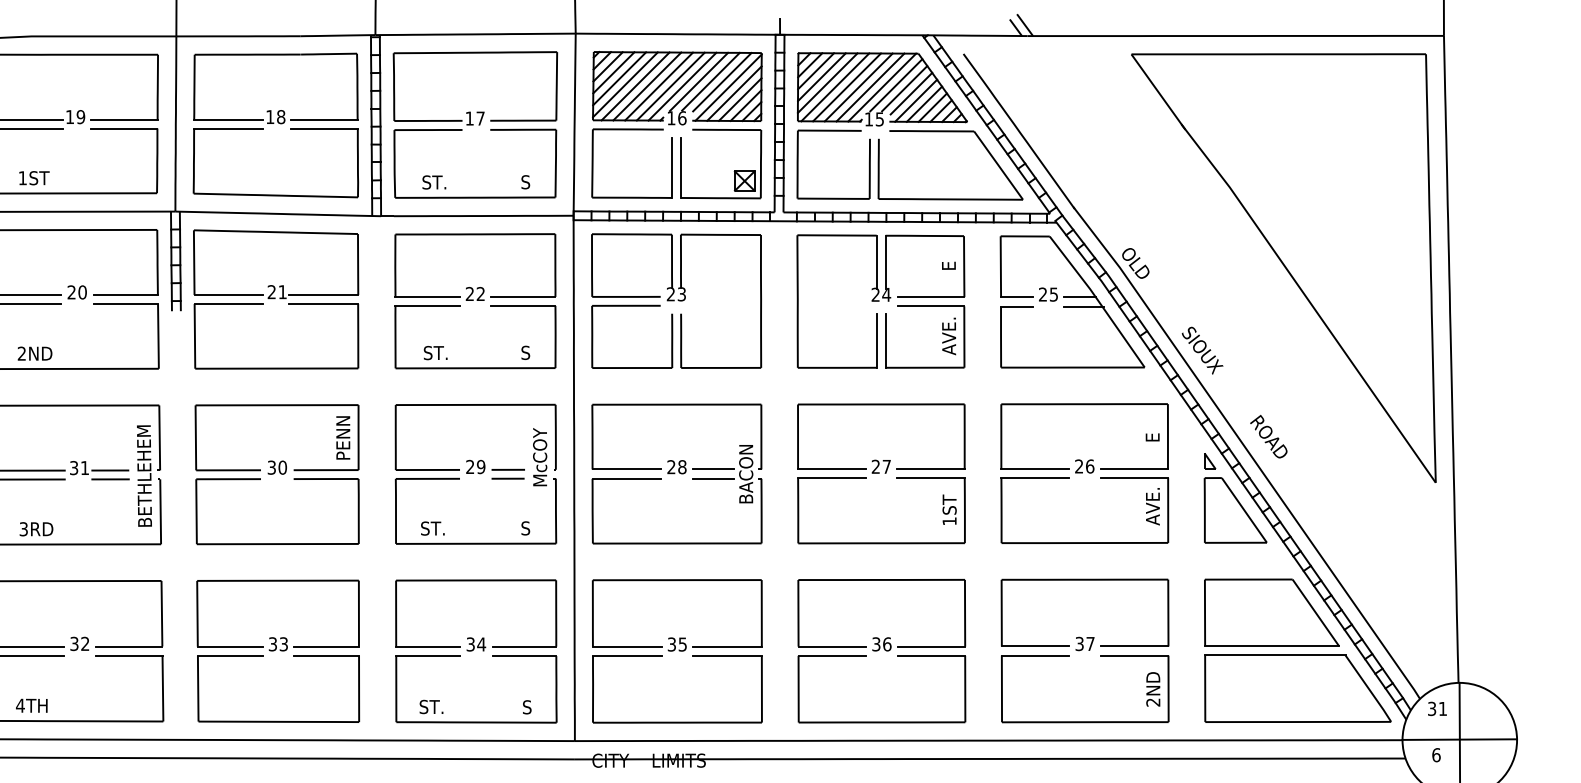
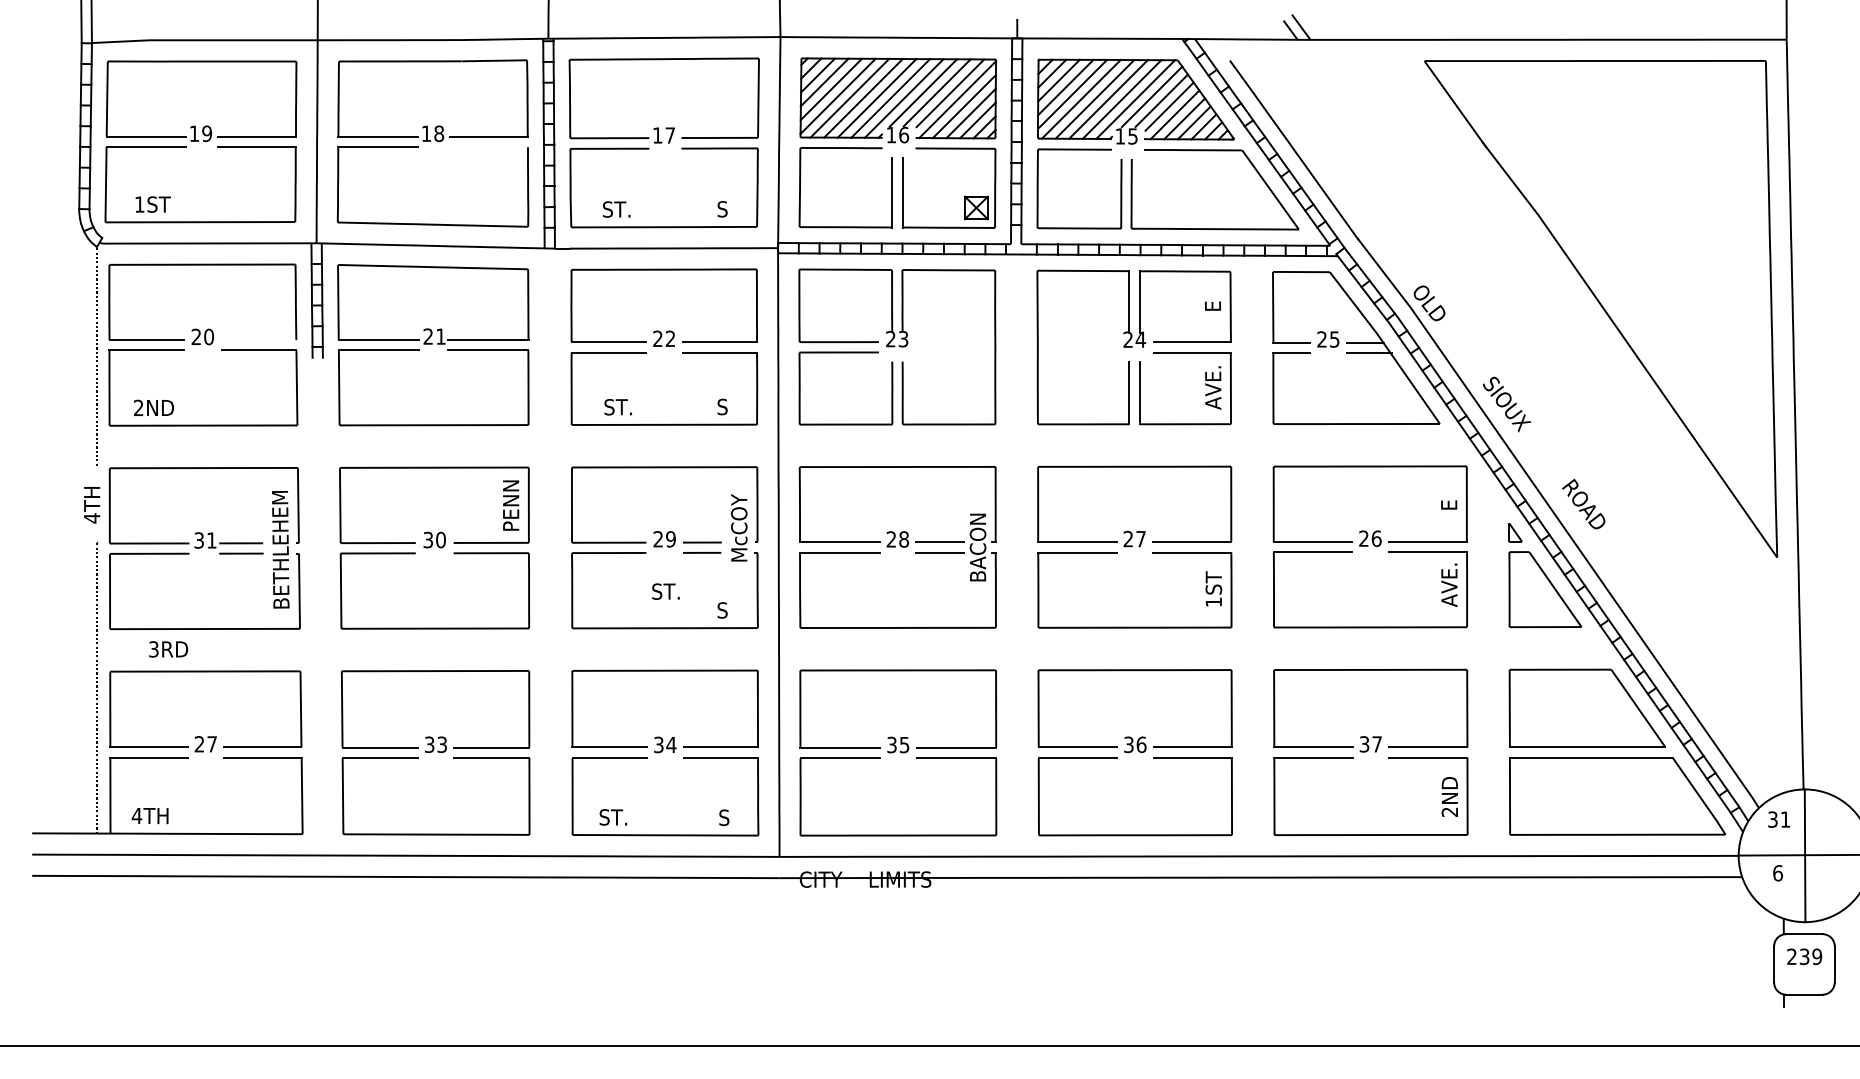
line: (323, 128) -> (488, 147), removed
line: (125, 295) -> (258, 340), removed
text: (432, 528) -> (665, 591), moved
text: (36, 529) -> (168, 649), moved
text: (79, 644) -> (205, 744), 32 -> 27

